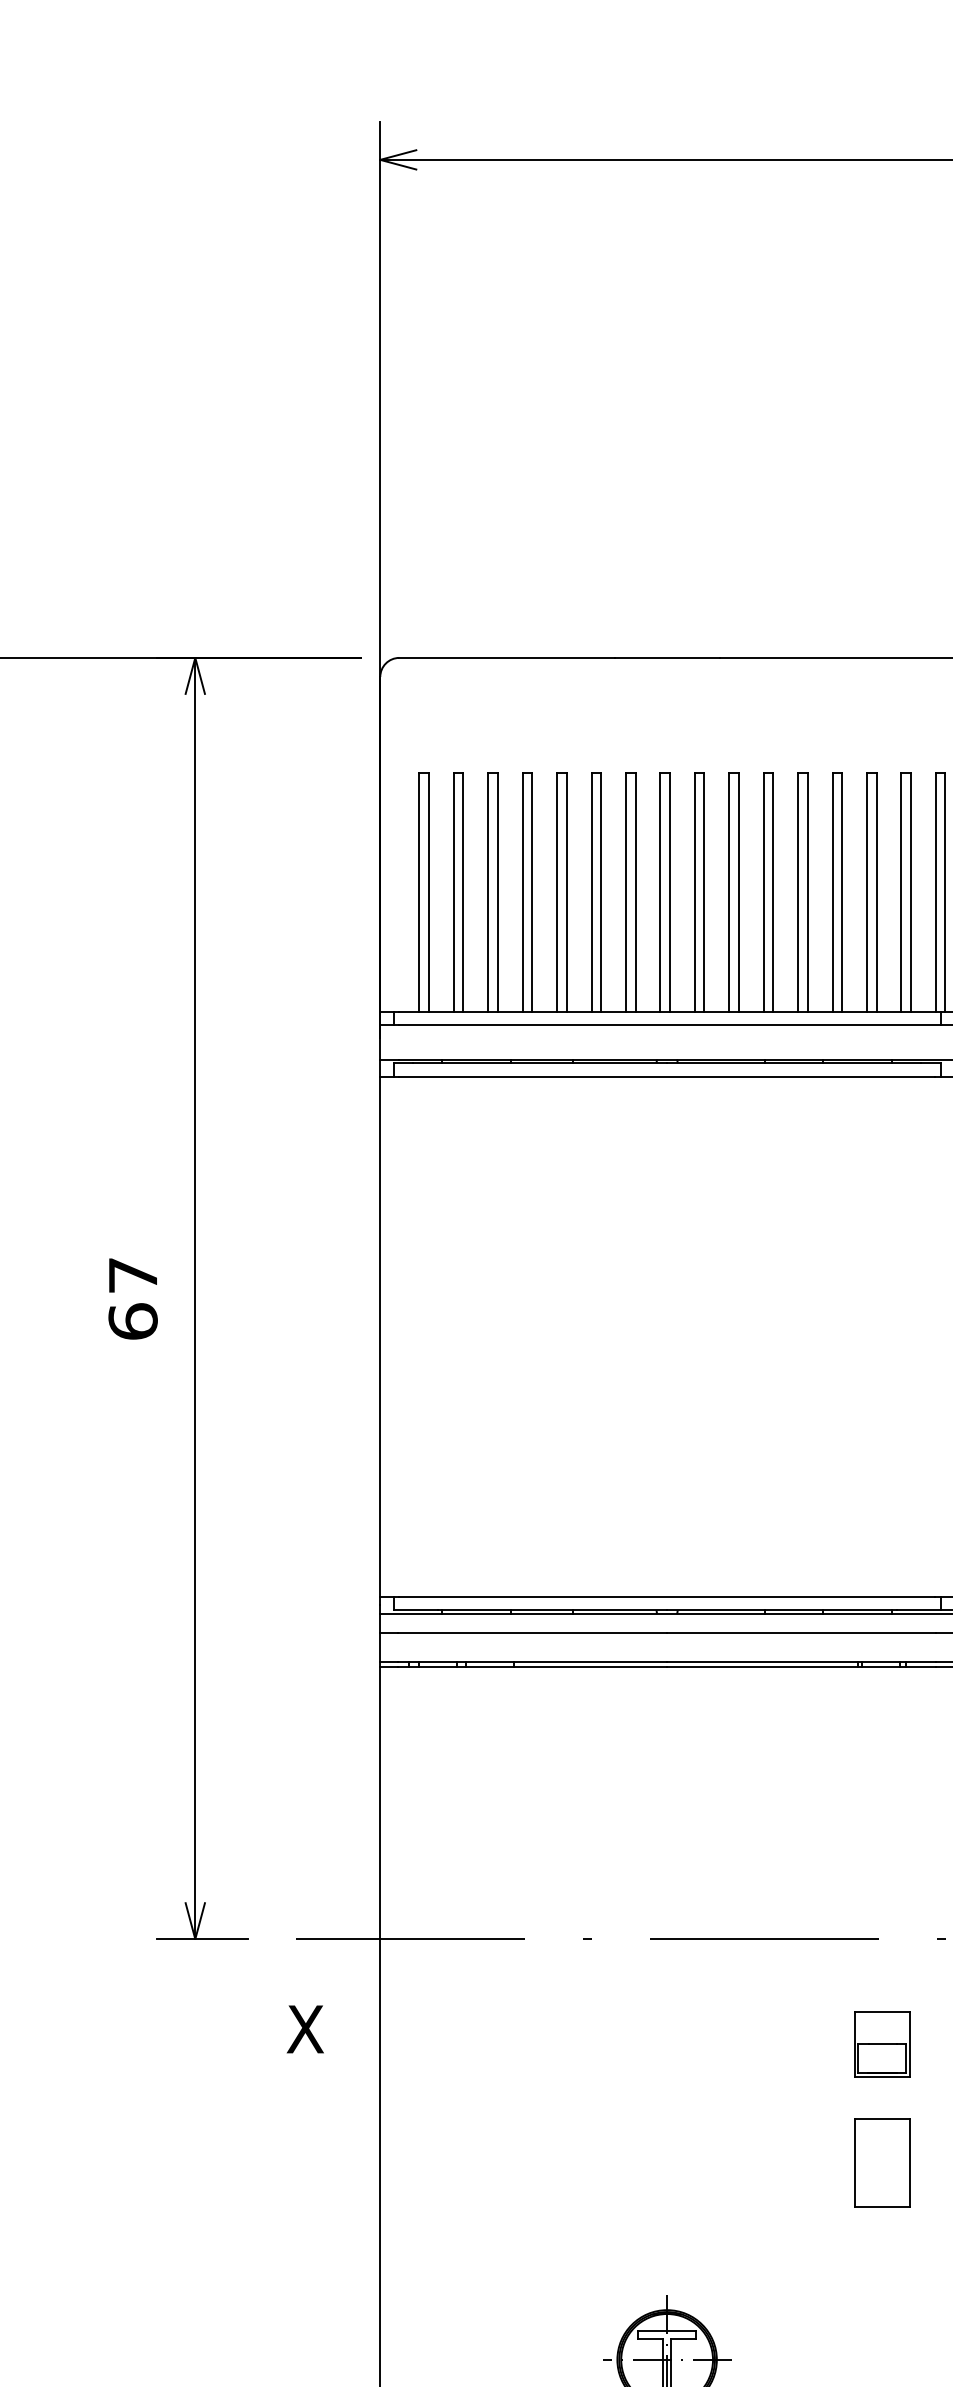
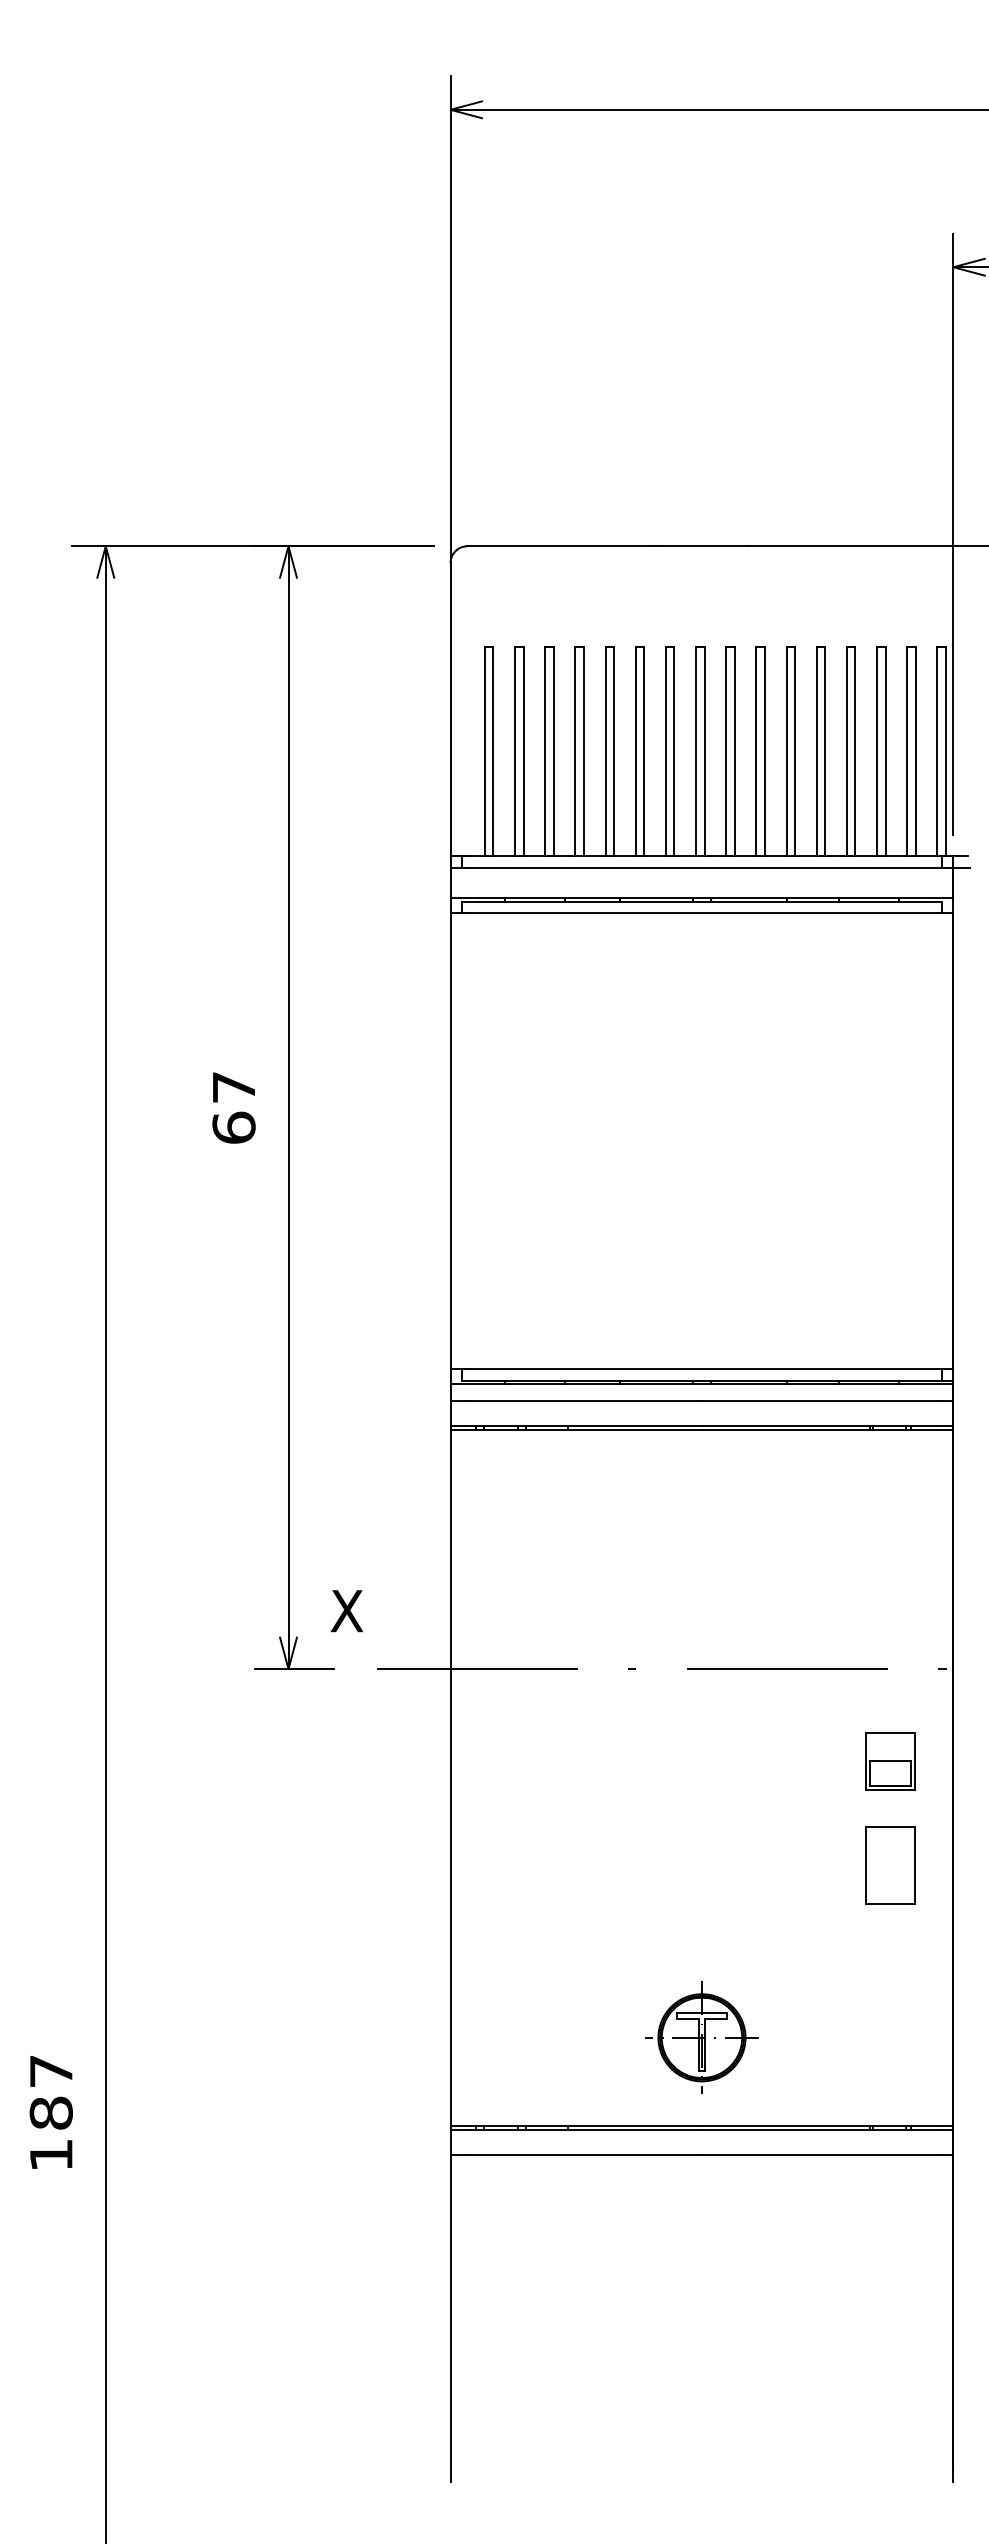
text: (304, 2029) -> (346, 1611), moved

